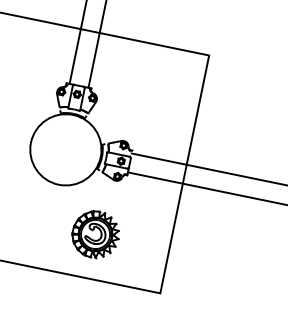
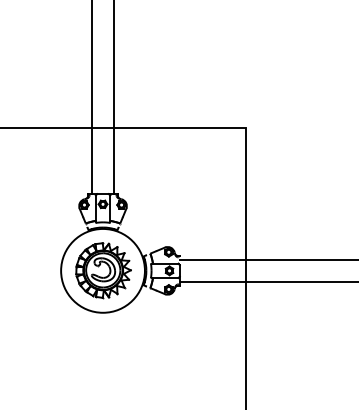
part: (95, 234) -> (103, 270), moved

